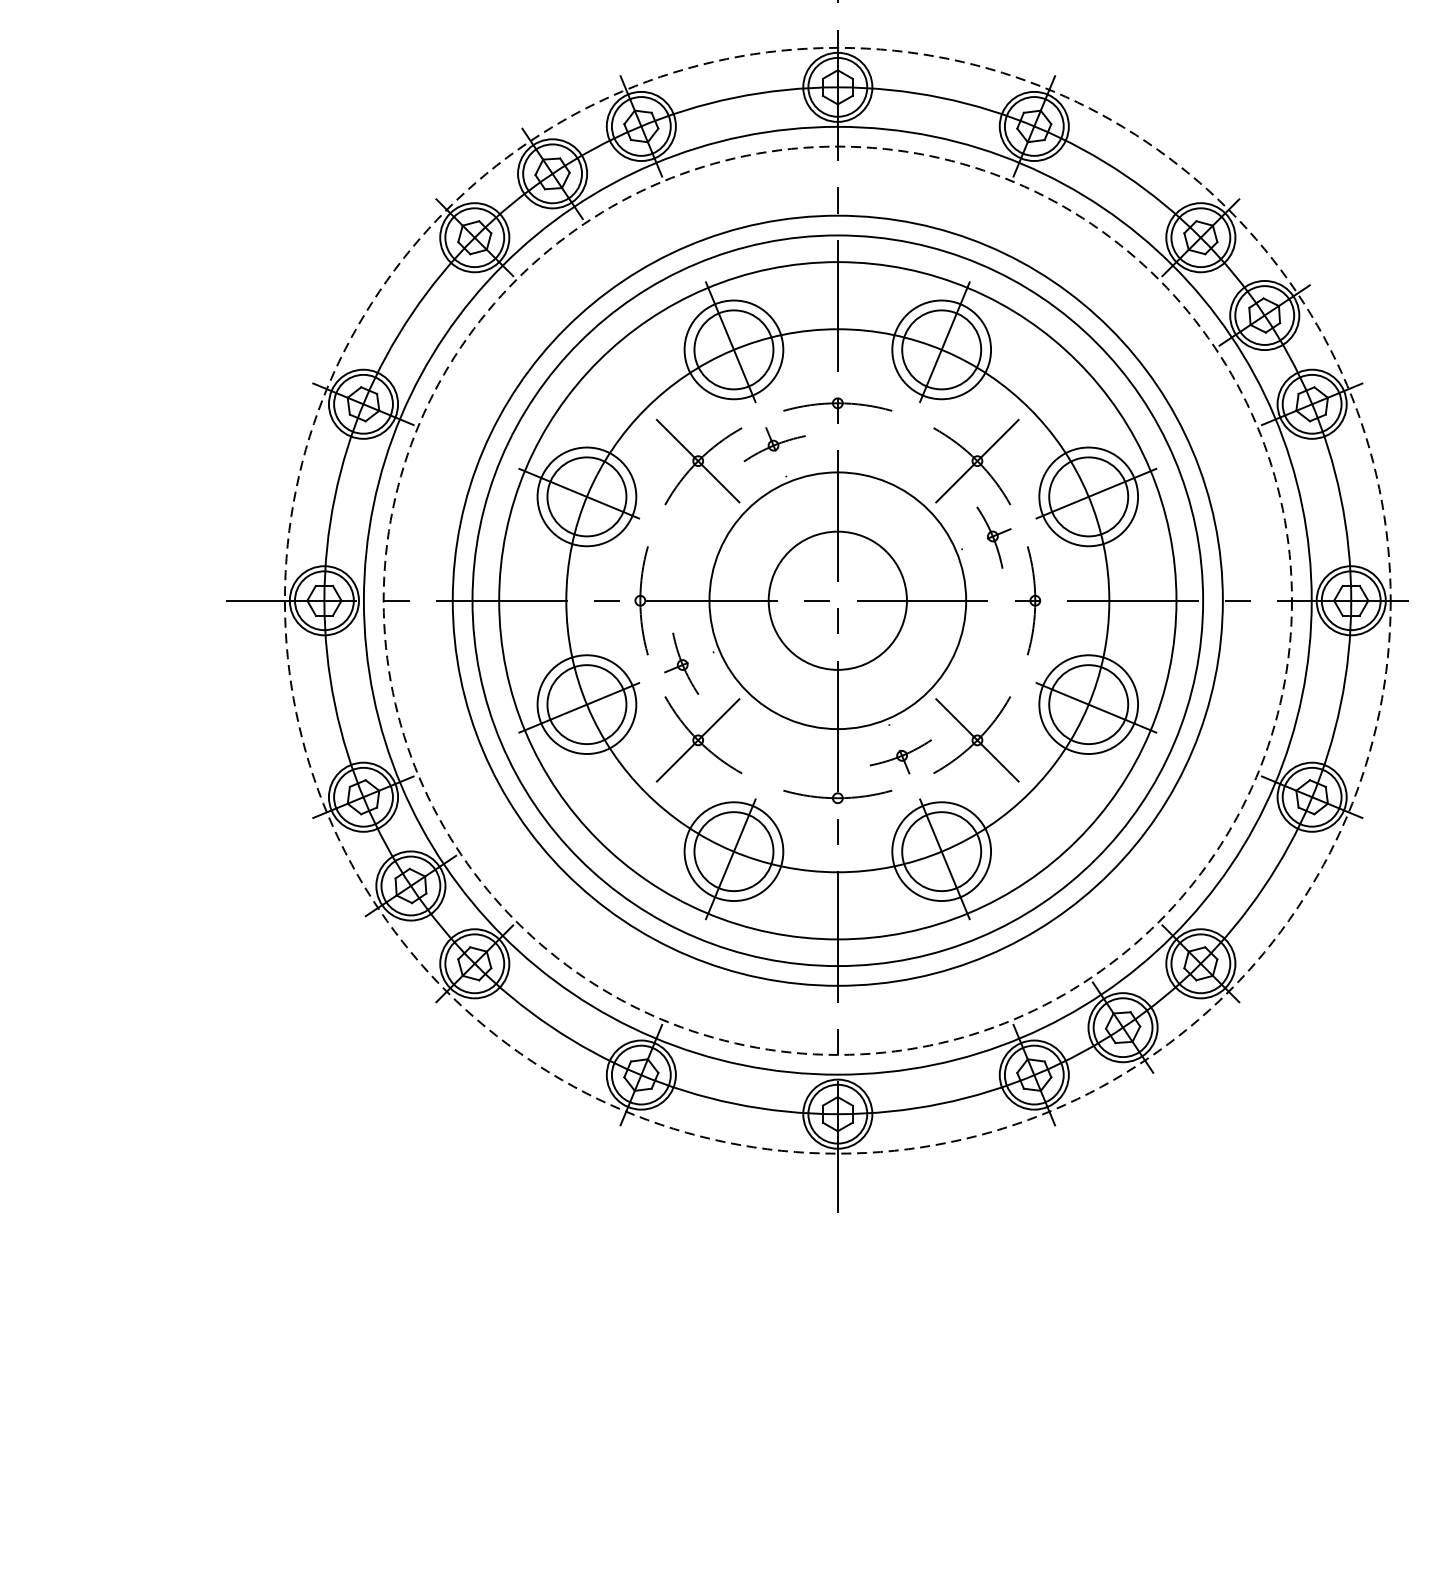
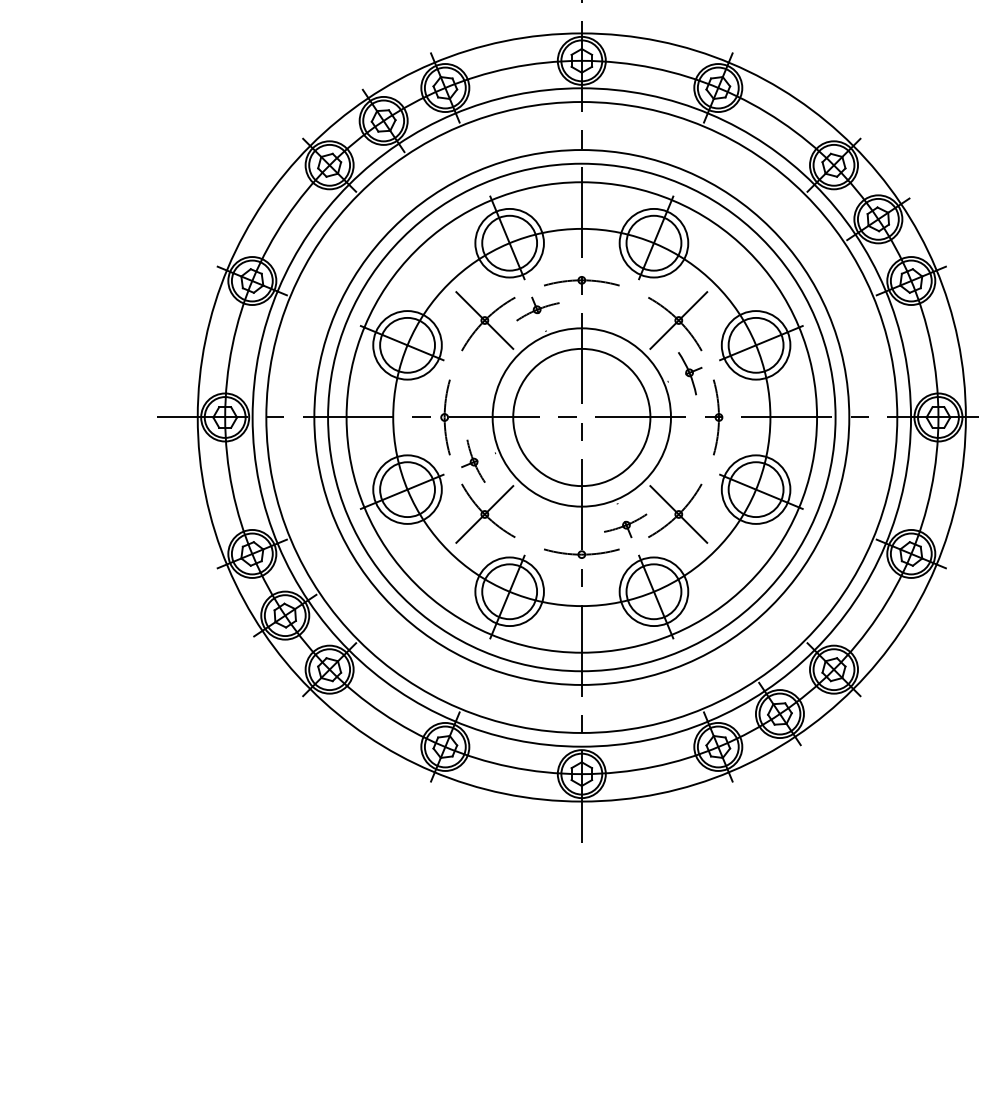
circle: (837, 600) -> (581, 417), dashed -> solid
circle: (837, 600) -> (581, 417), dashed -> solid
circle: (837, 600) -> (581, 417), size x1.43

